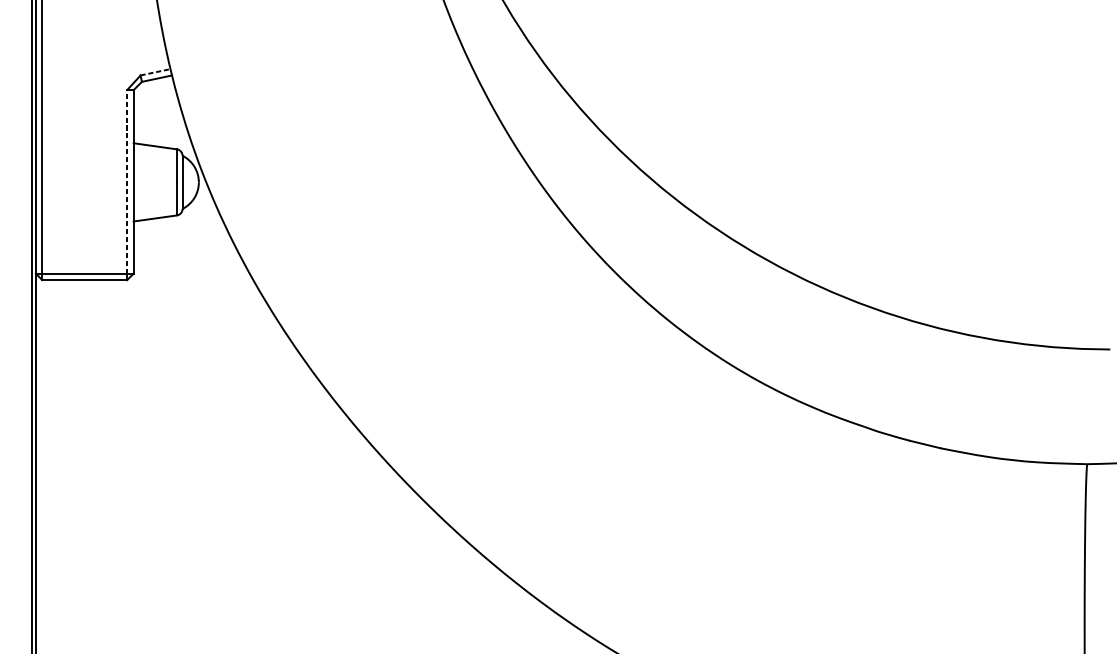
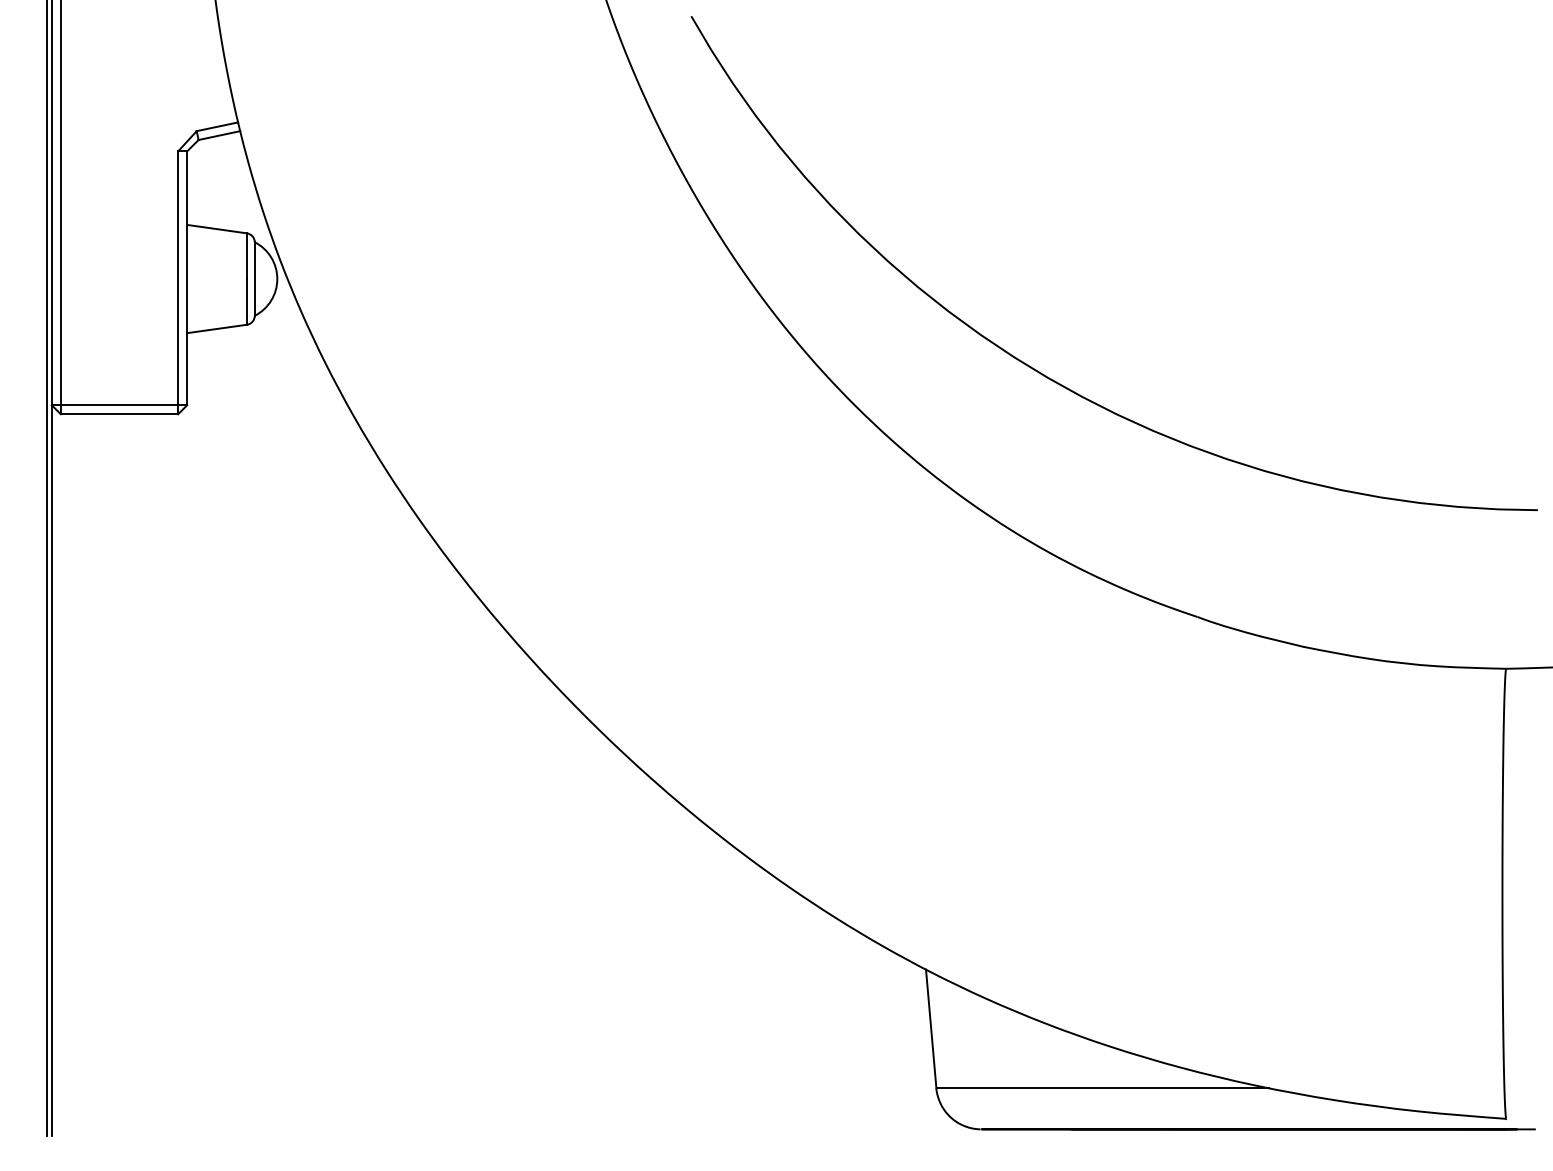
line: (155, 72) -> (217, 126), dashed -> solid
line: (127, 181) -> (178, 278), dashed -> solid

